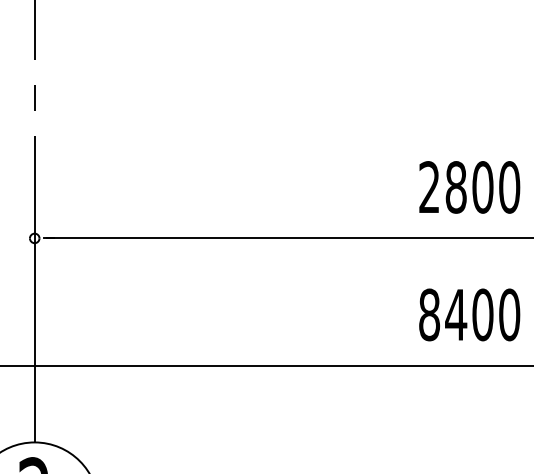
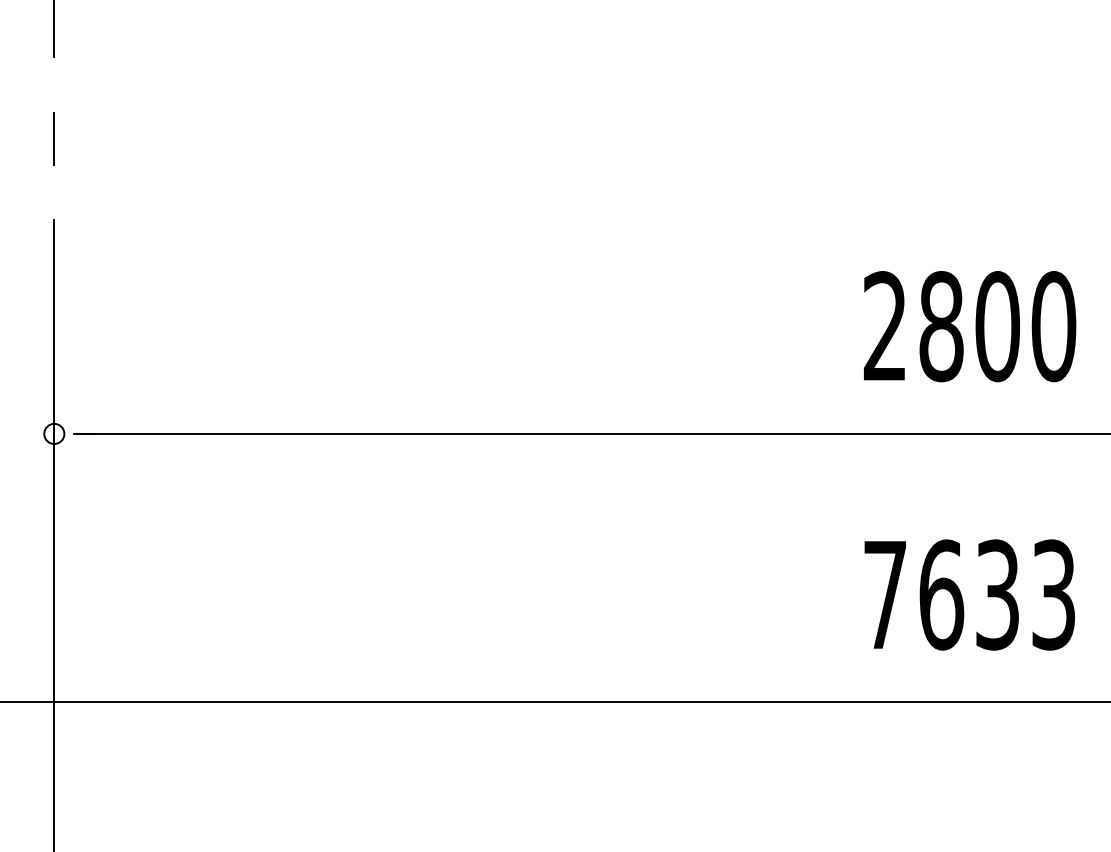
text: (469, 314) -> (969, 594), 8400 -> 7633

